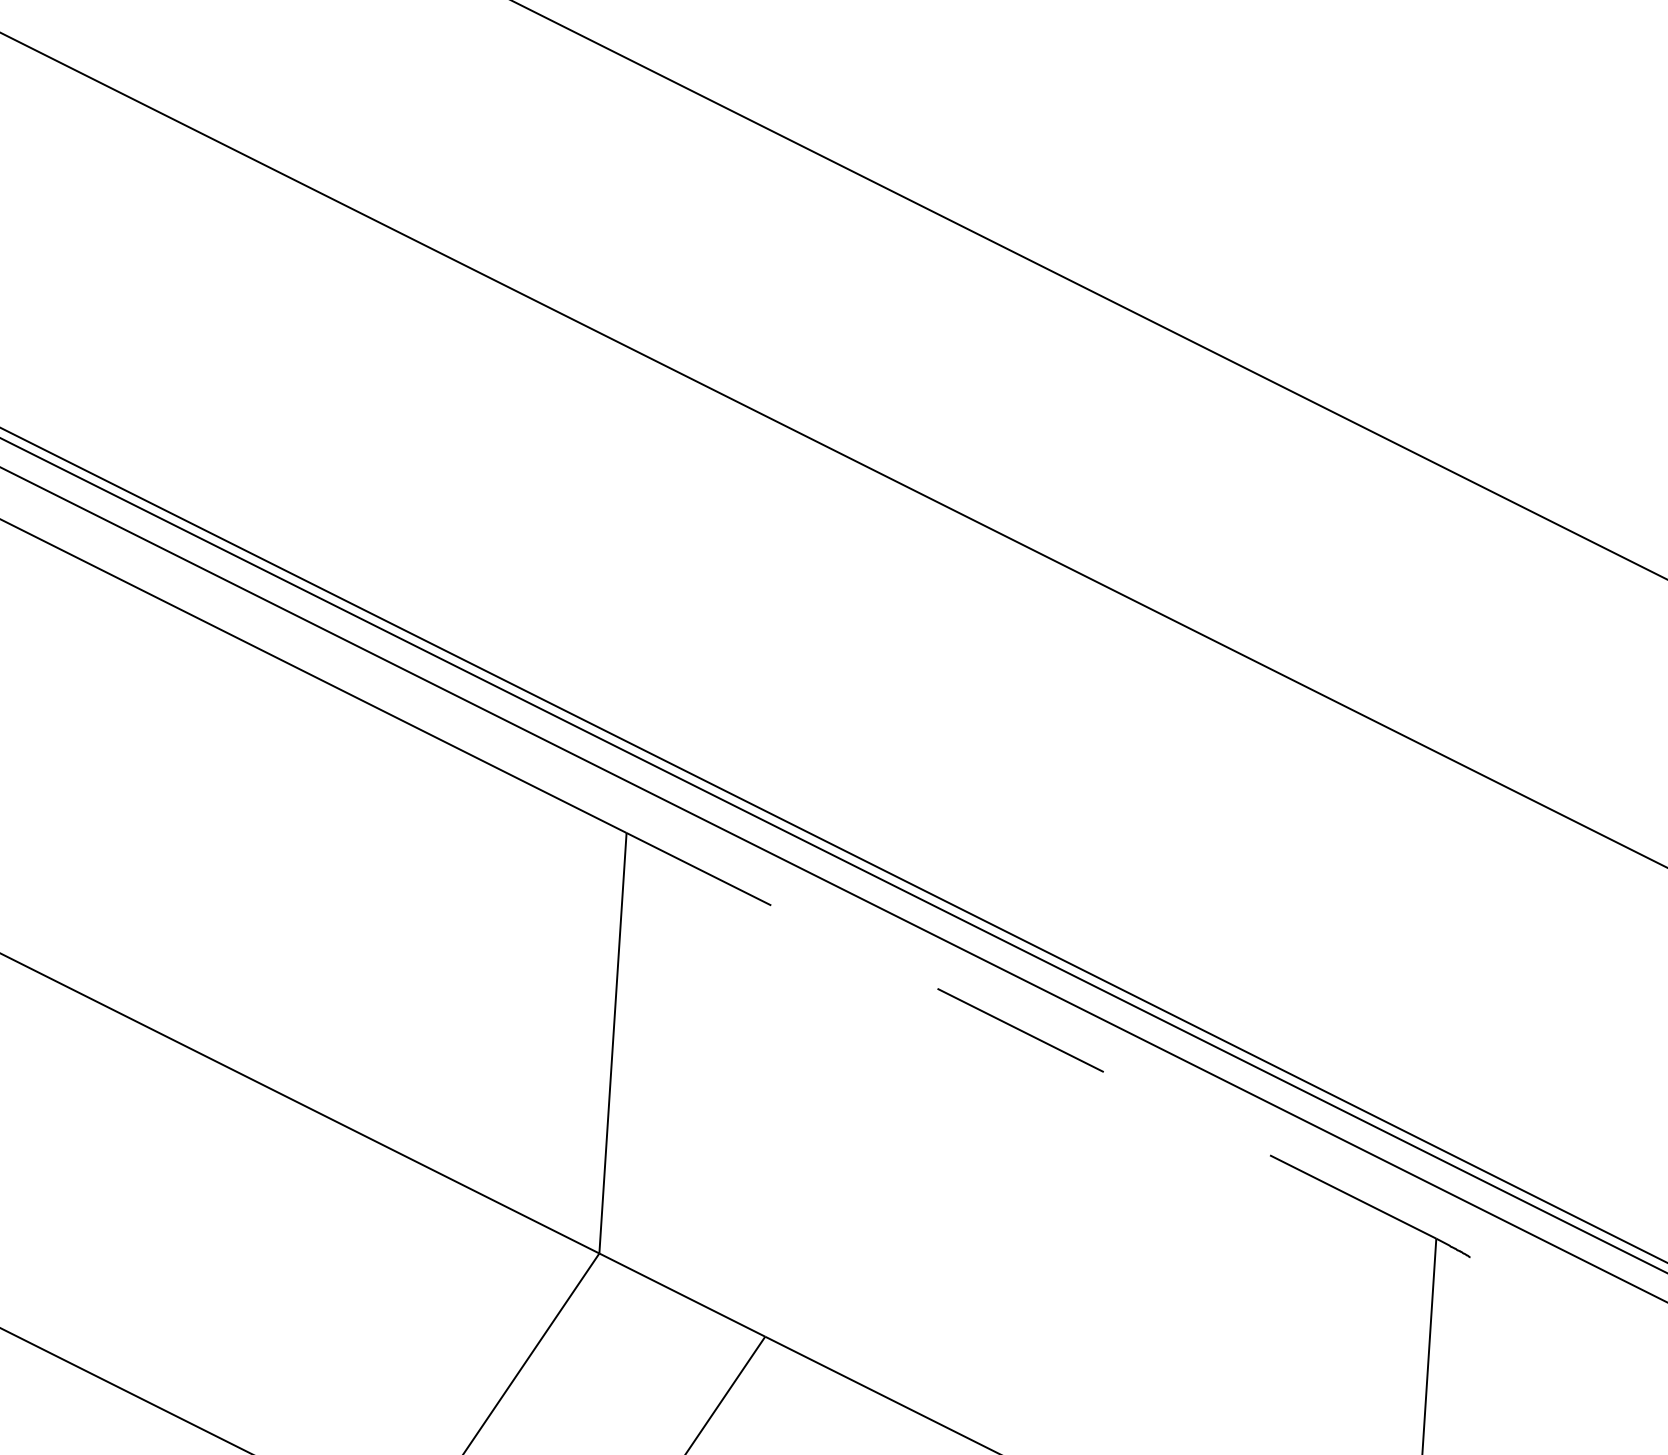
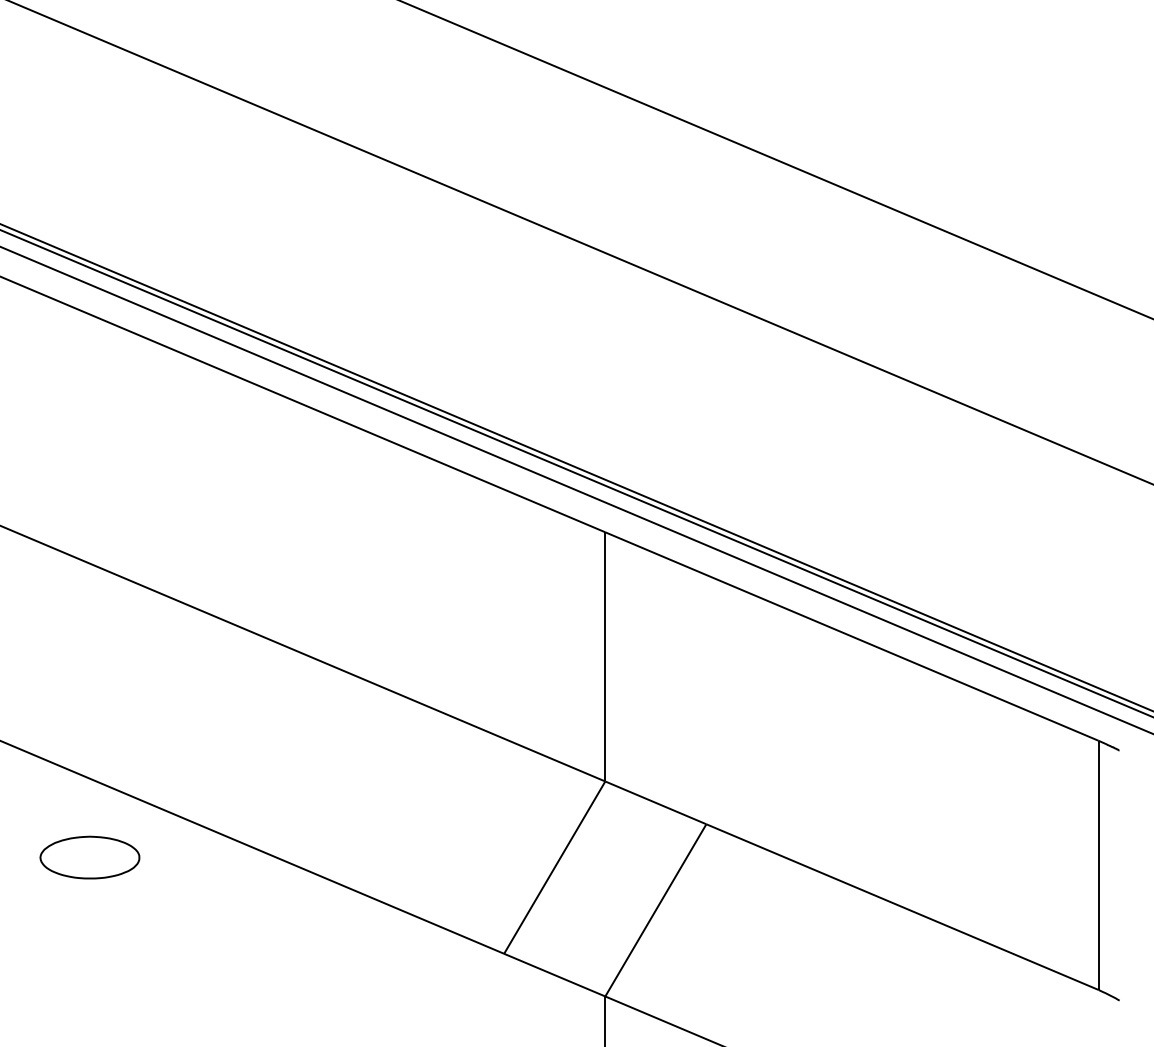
line: (1030, 1035) -> (851, 636), dashed -> solid

